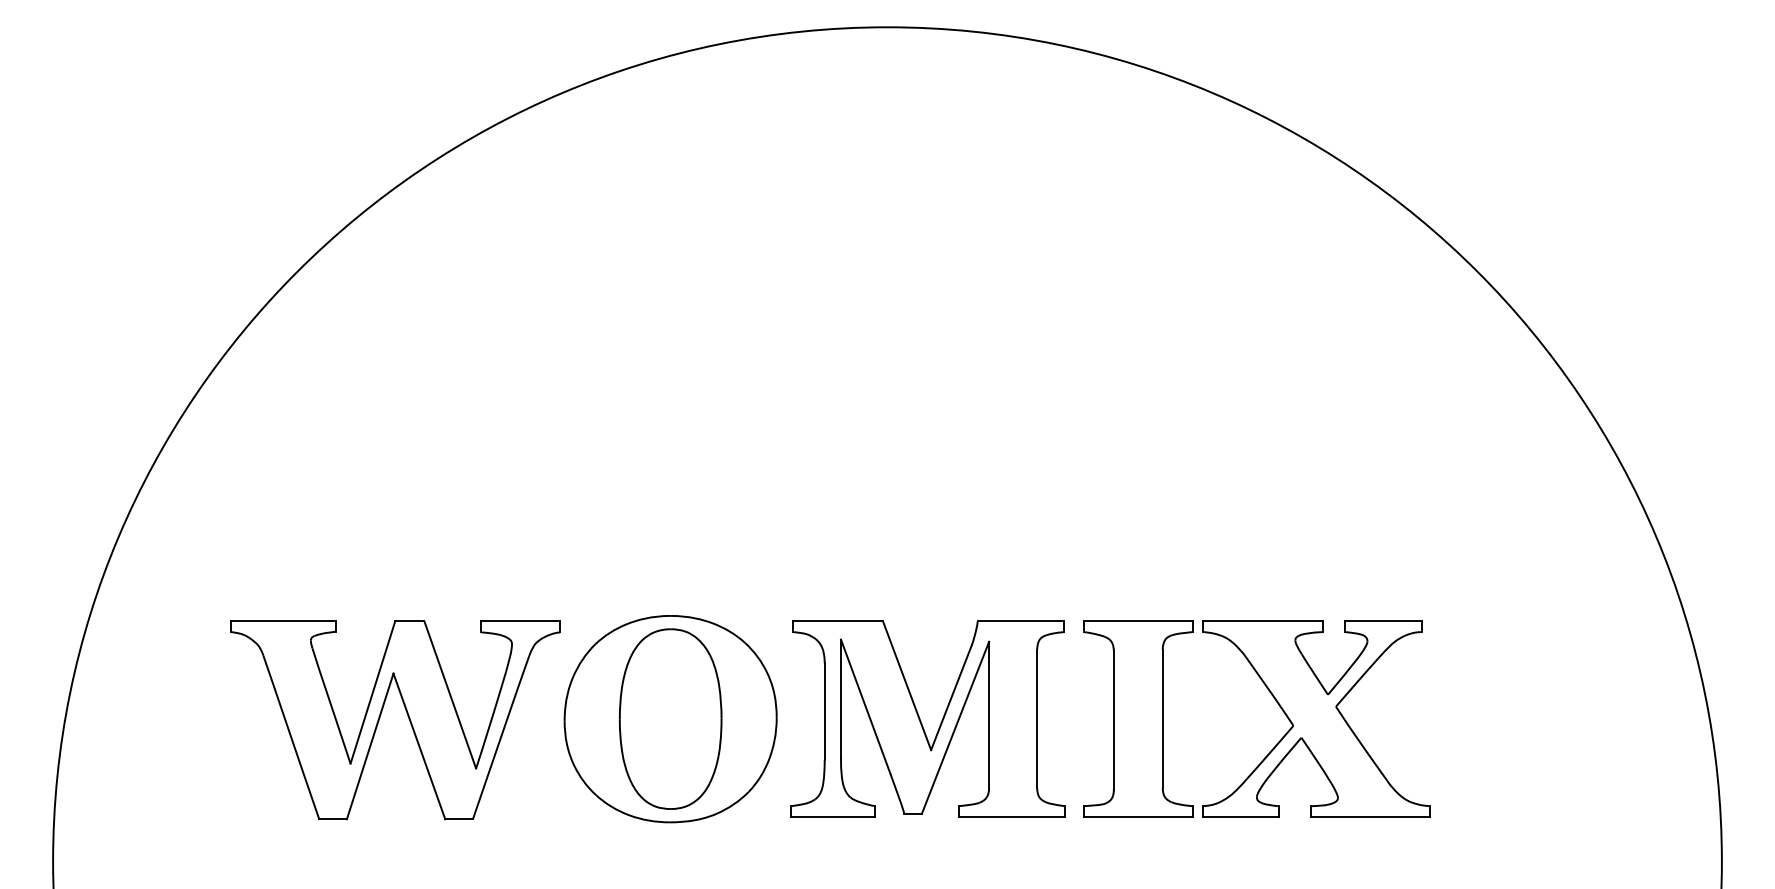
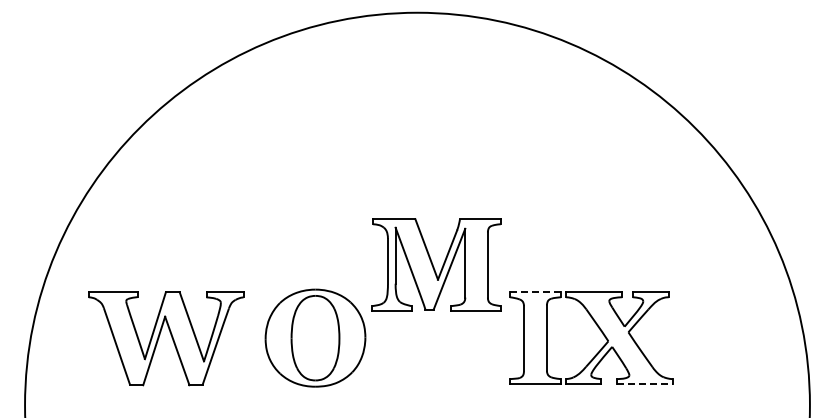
line: (1138, 622) -> (535, 292), solid -> dashed
part: (927, 717) -> (436, 264), moved
part: (396, 719) -> (166, 338), moved
line: (1372, 817) -> (645, 384), solid -> dashed

